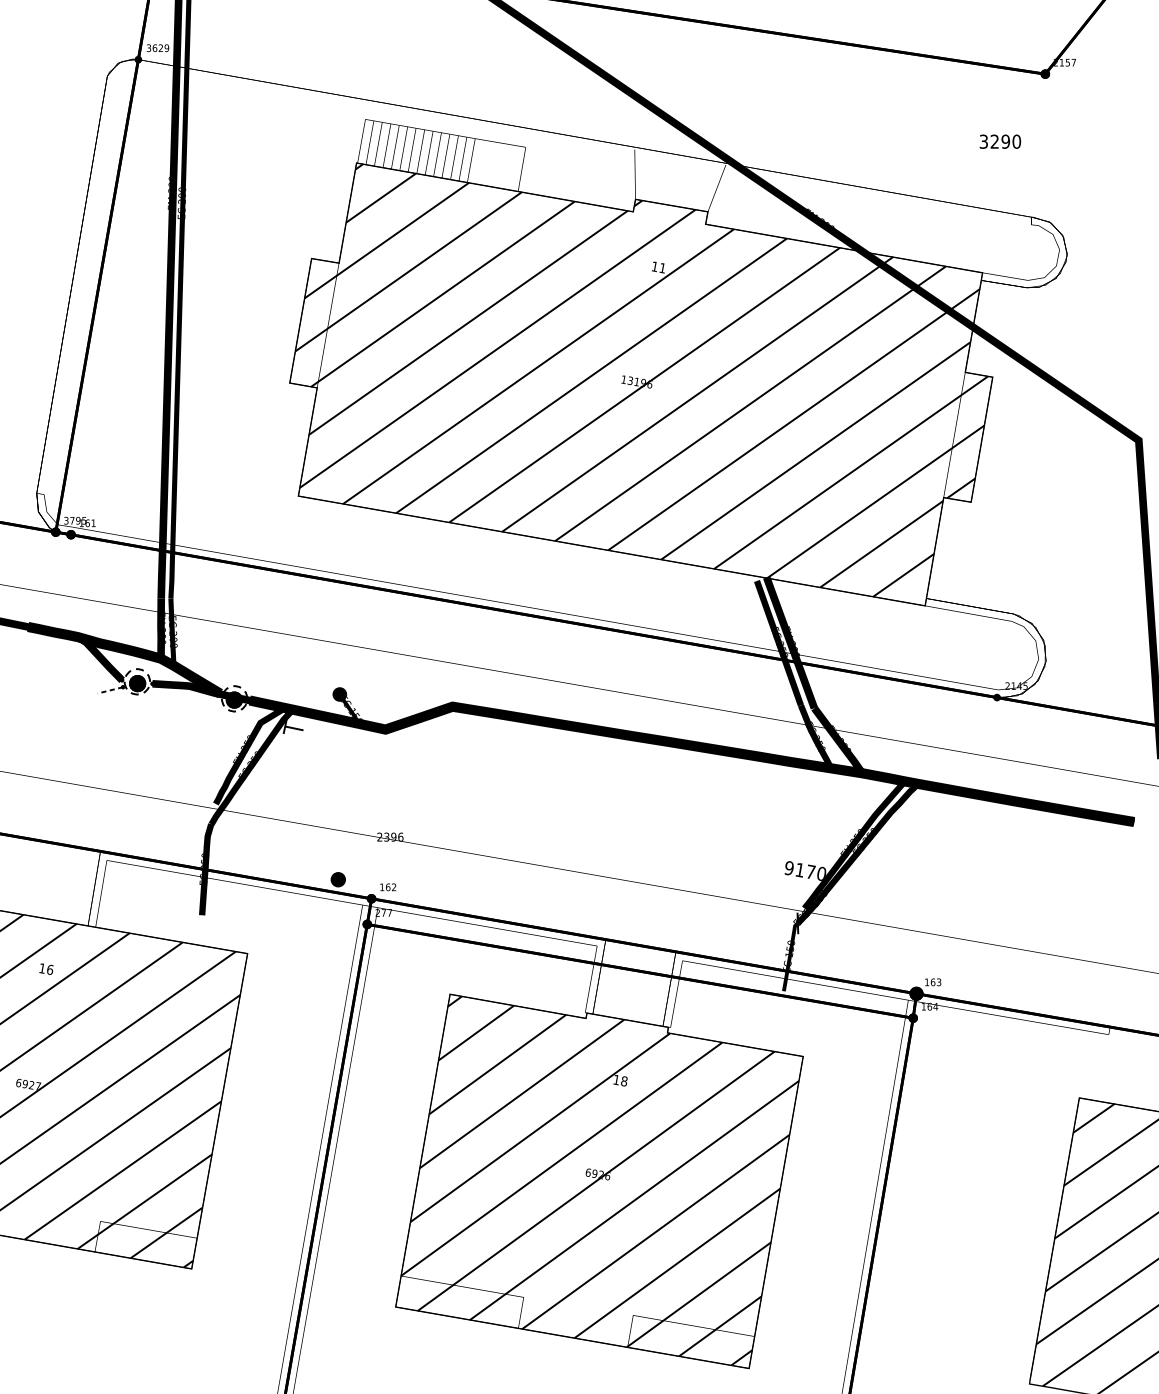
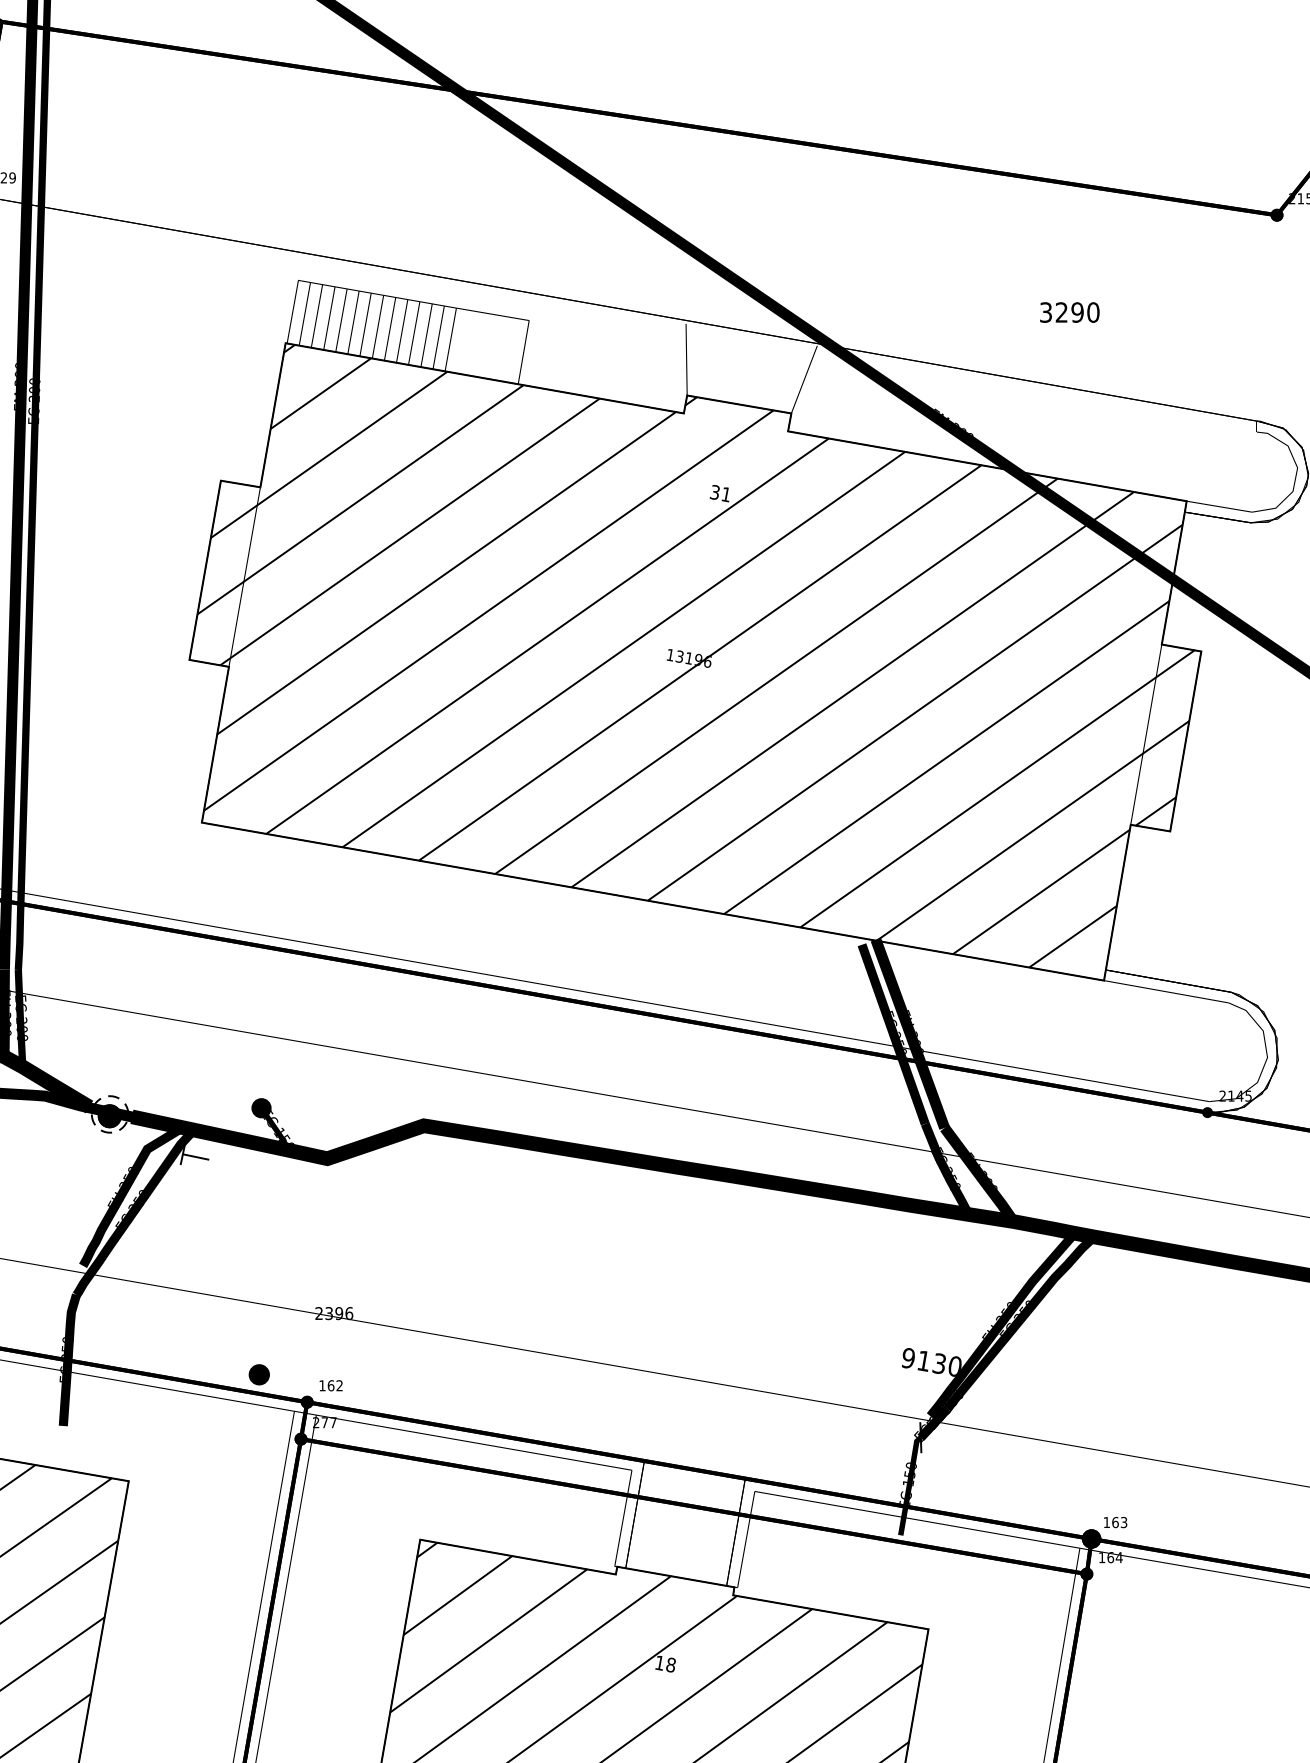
text: (1000, 141) -> (1069, 312), moved
text: (654, 266) -> (714, 492), 11 -> 31
text: (810, 871) -> (938, 1362), 9170 -> 9130

